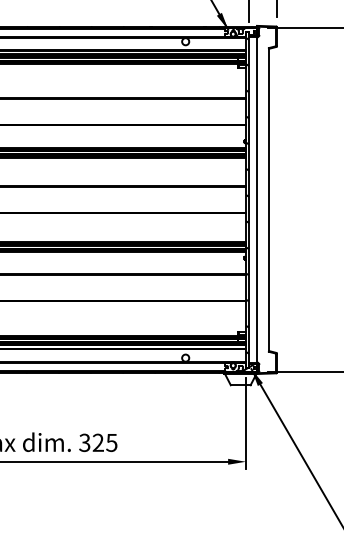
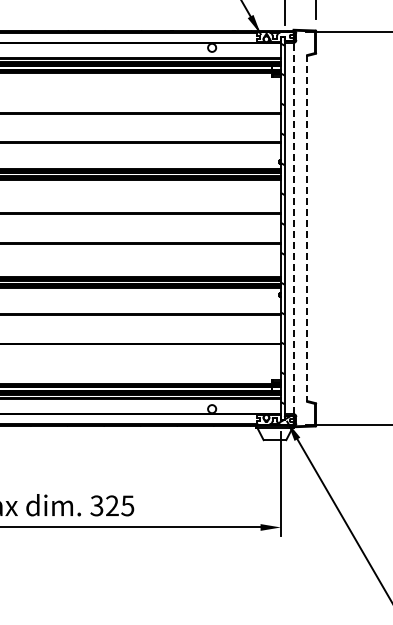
line: (256, 199) -> (293, 228), solid -> dashed
line: (269, 200) -> (307, 229), solid -> dashed

